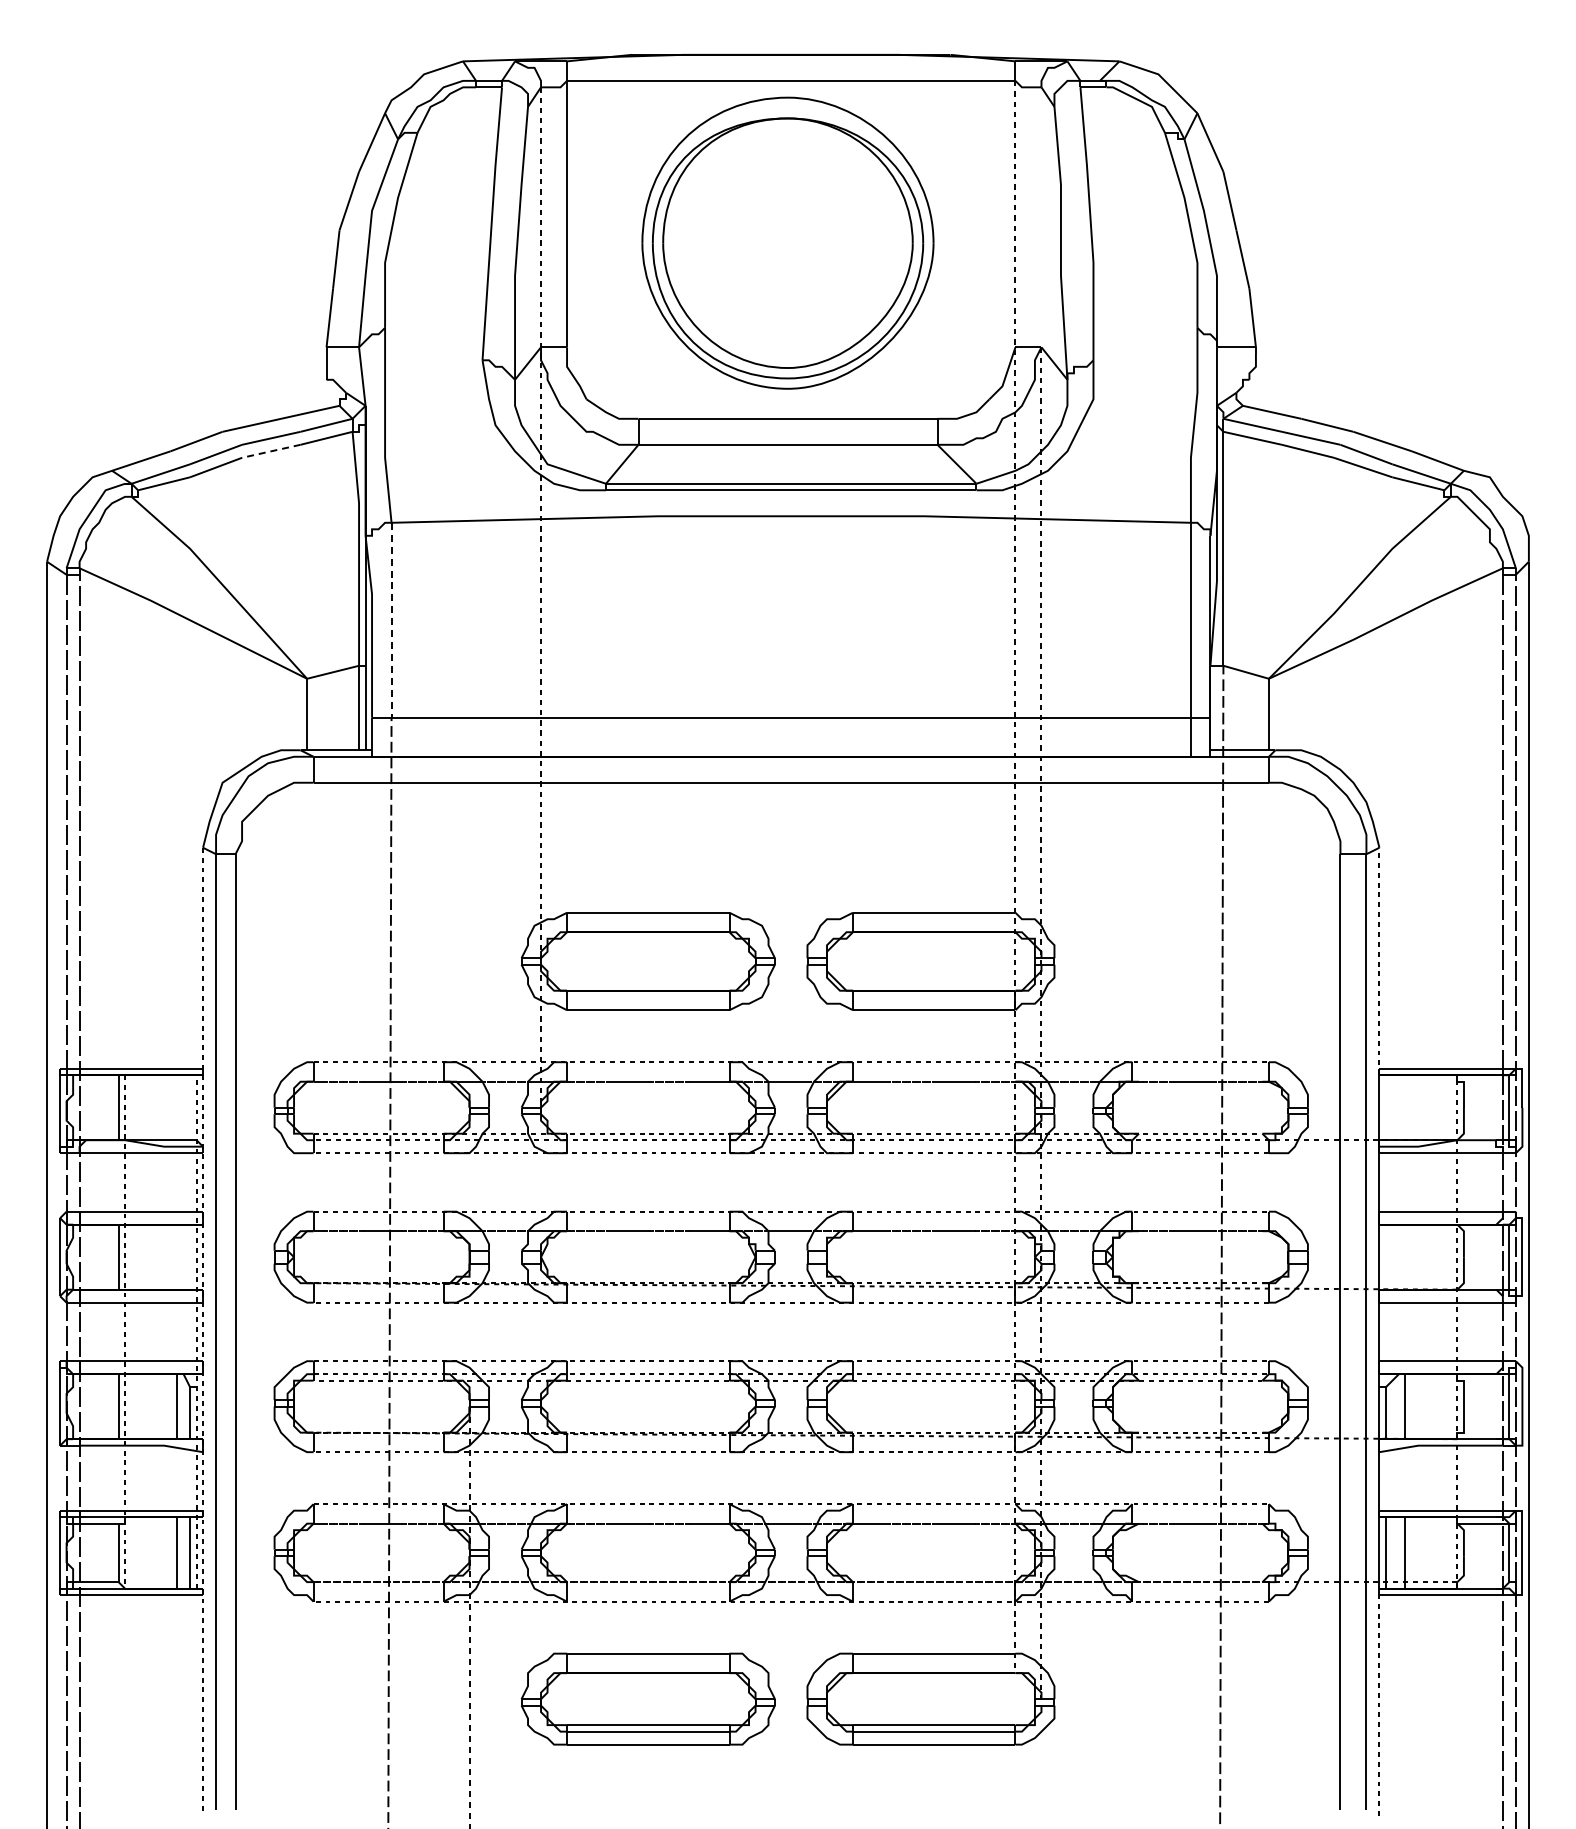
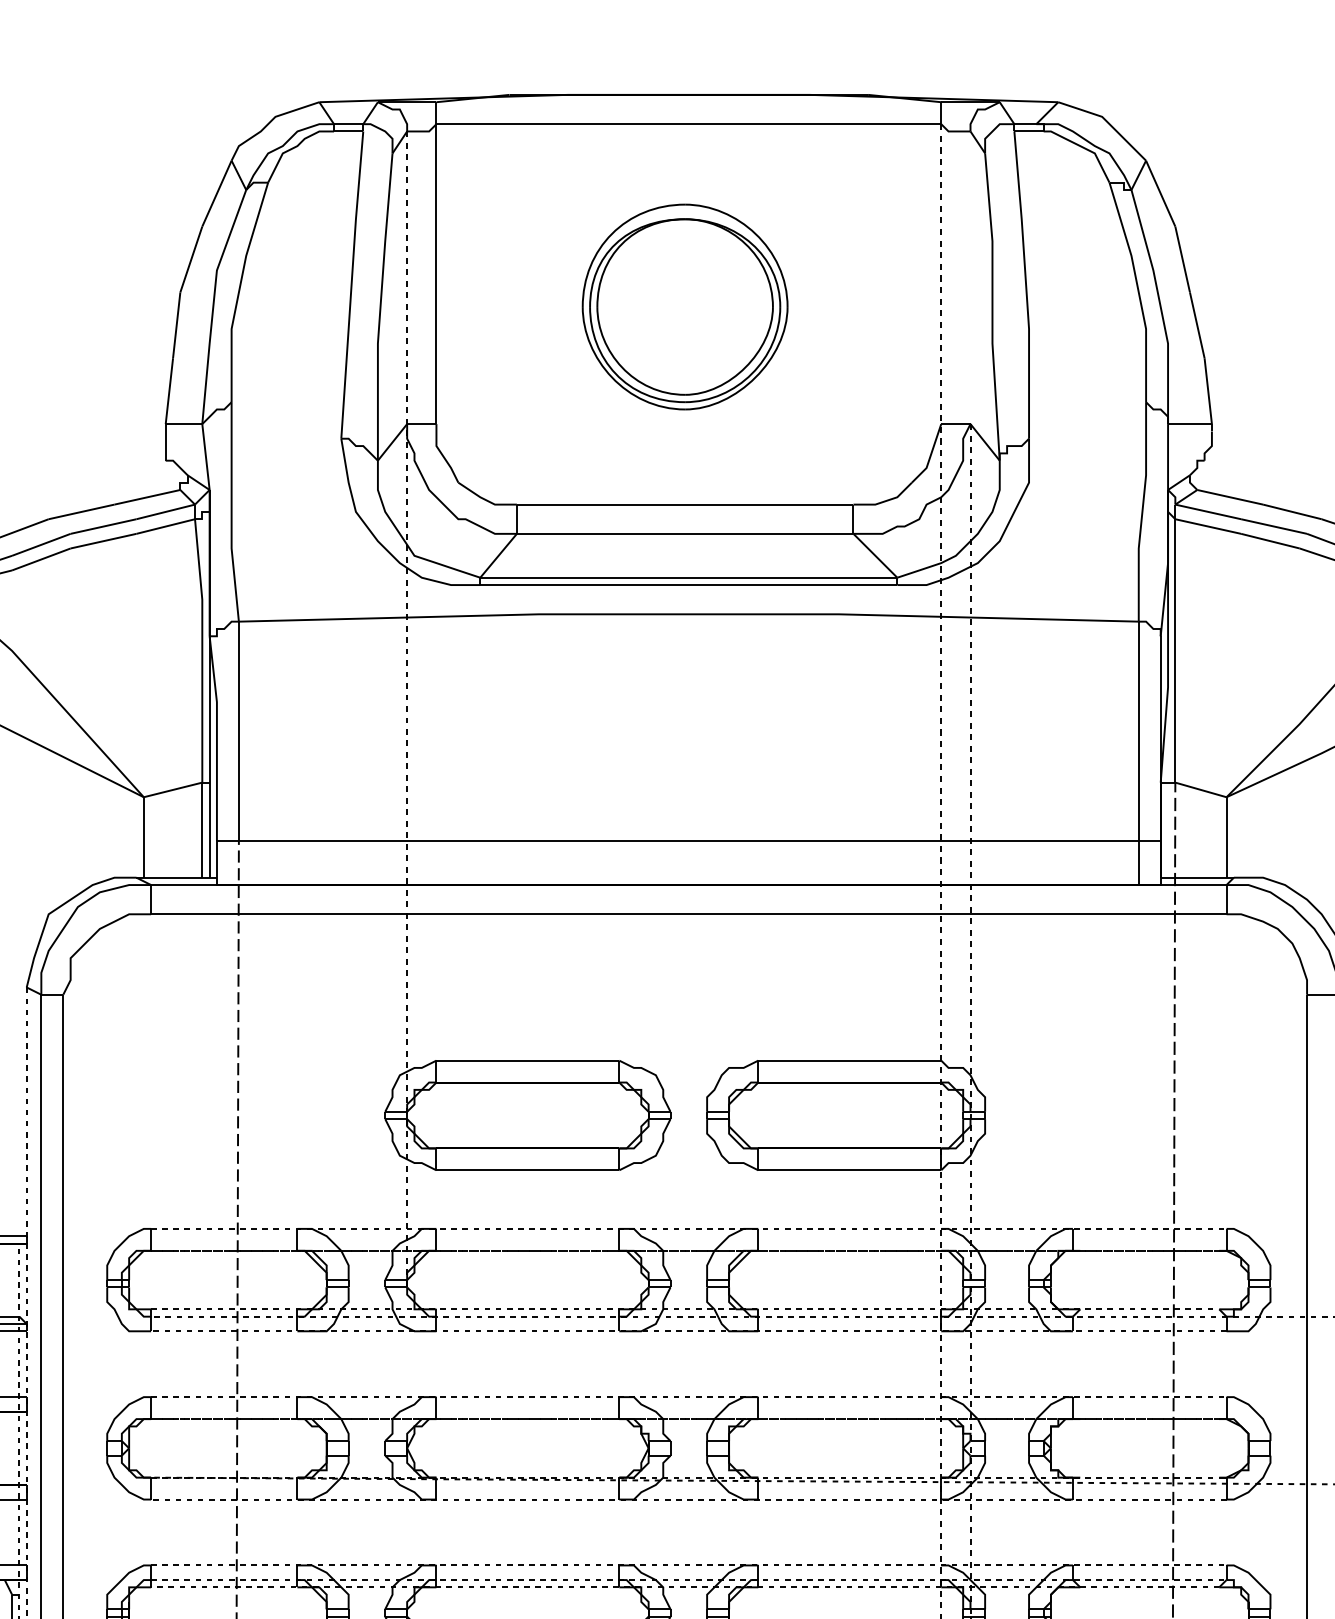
part: (787, 243) -> (684, 307), size x0.62
line: (271, 451) -> (103, 541), dashed -> solid
line: (391, 620) -> (238, 731), dashed -> solid

